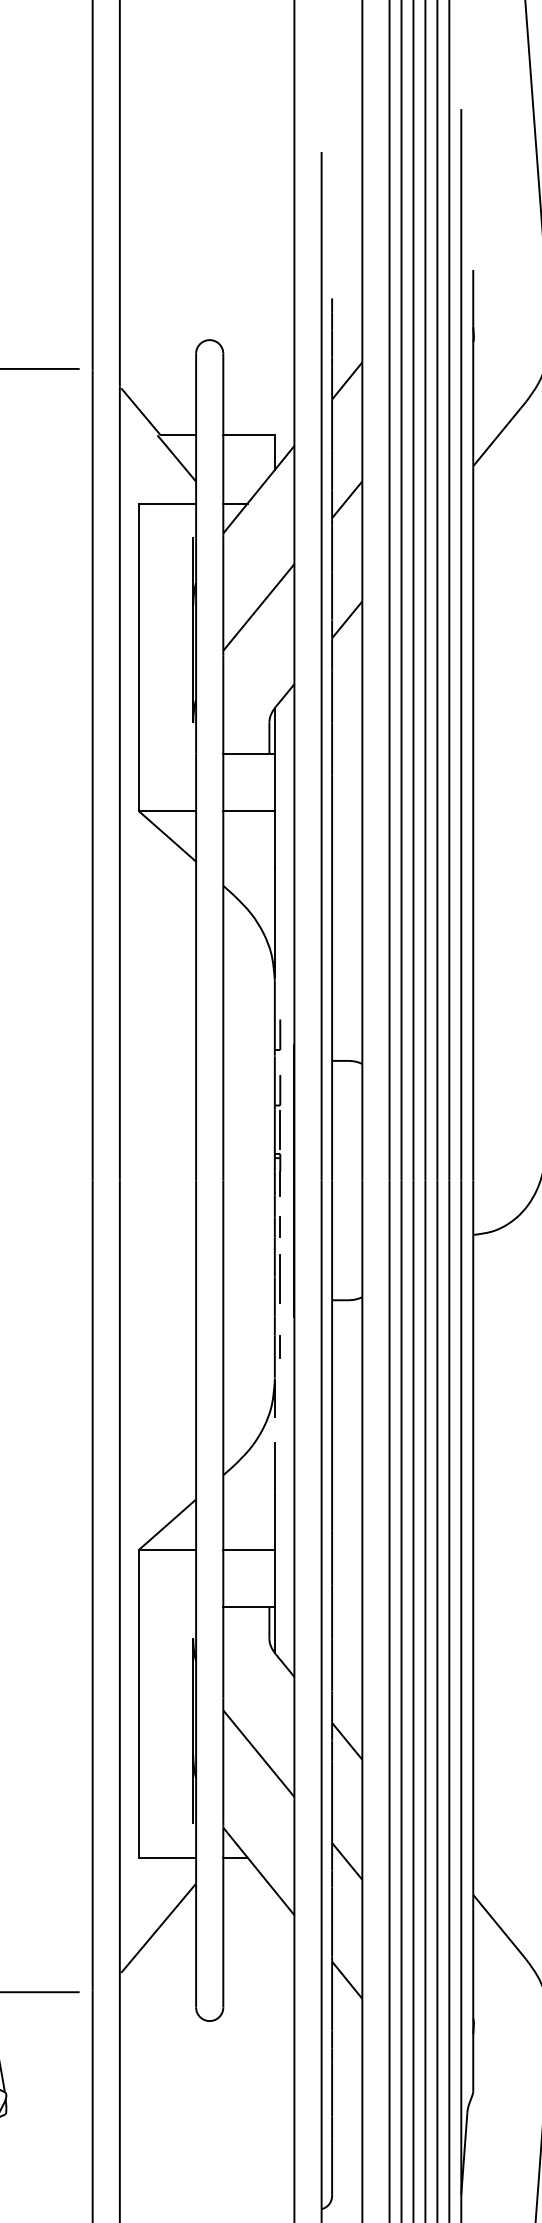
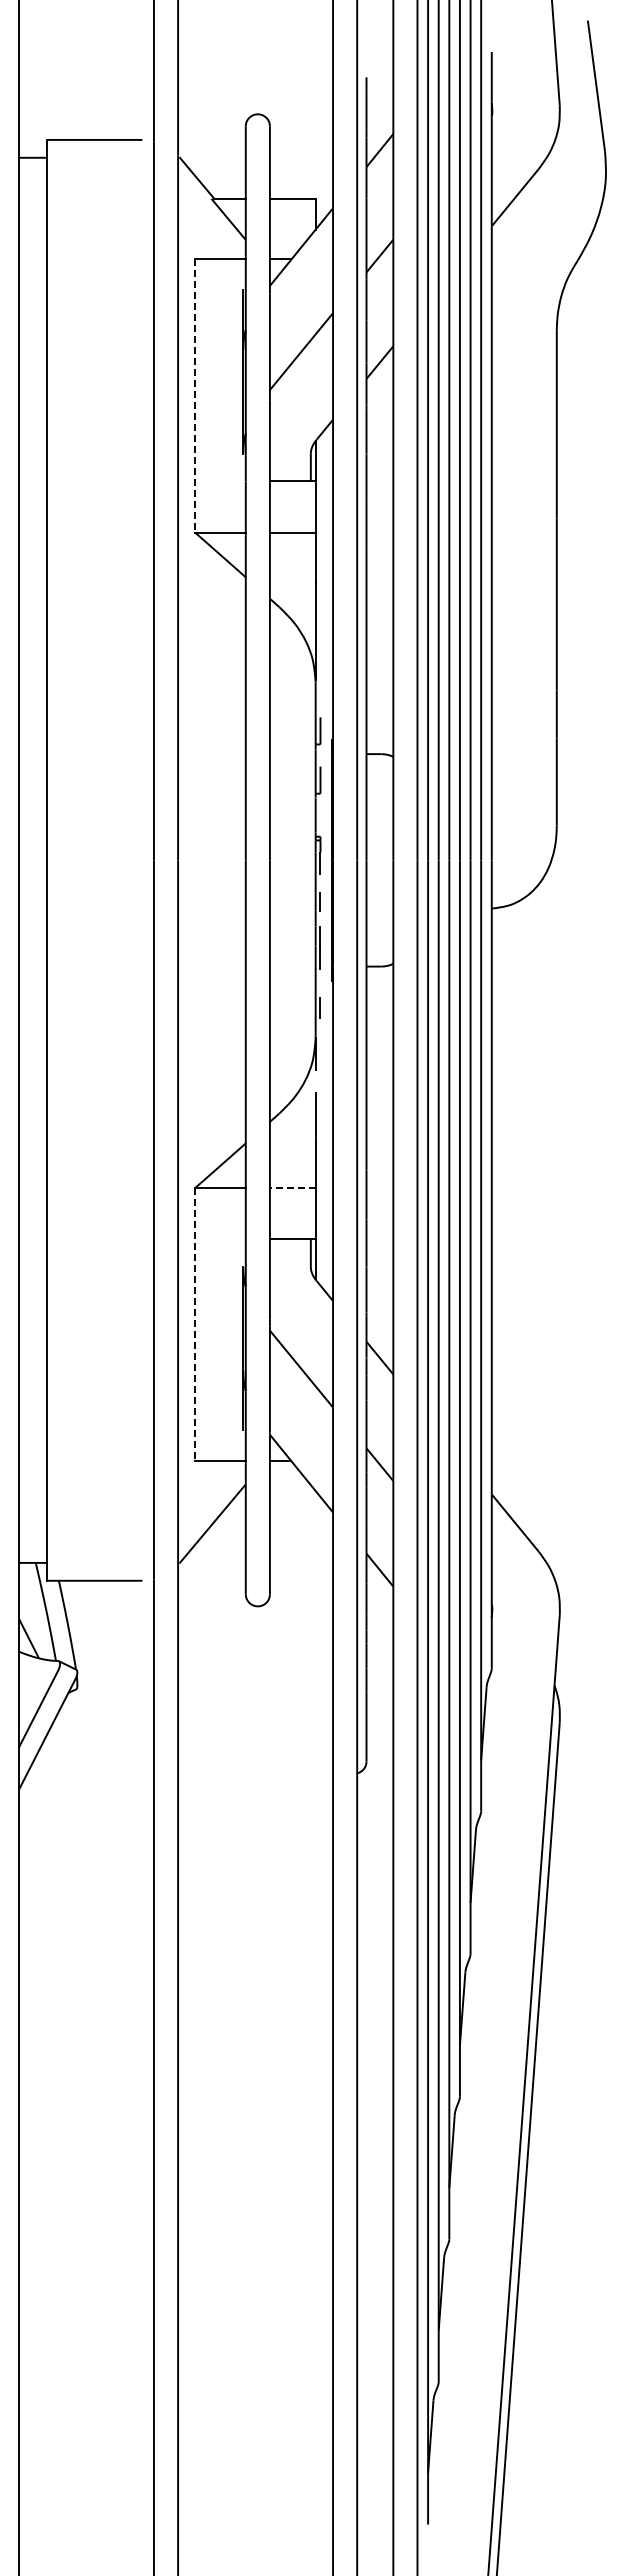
line: (139, 658) -> (195, 396), solid -> dashed
line: (280, 1130) -> (320, 815), removed
line: (248, 1550) -> (292, 1188), solid -> dashed
line: (139, 1703) -> (195, 1324), solid -> dashed

